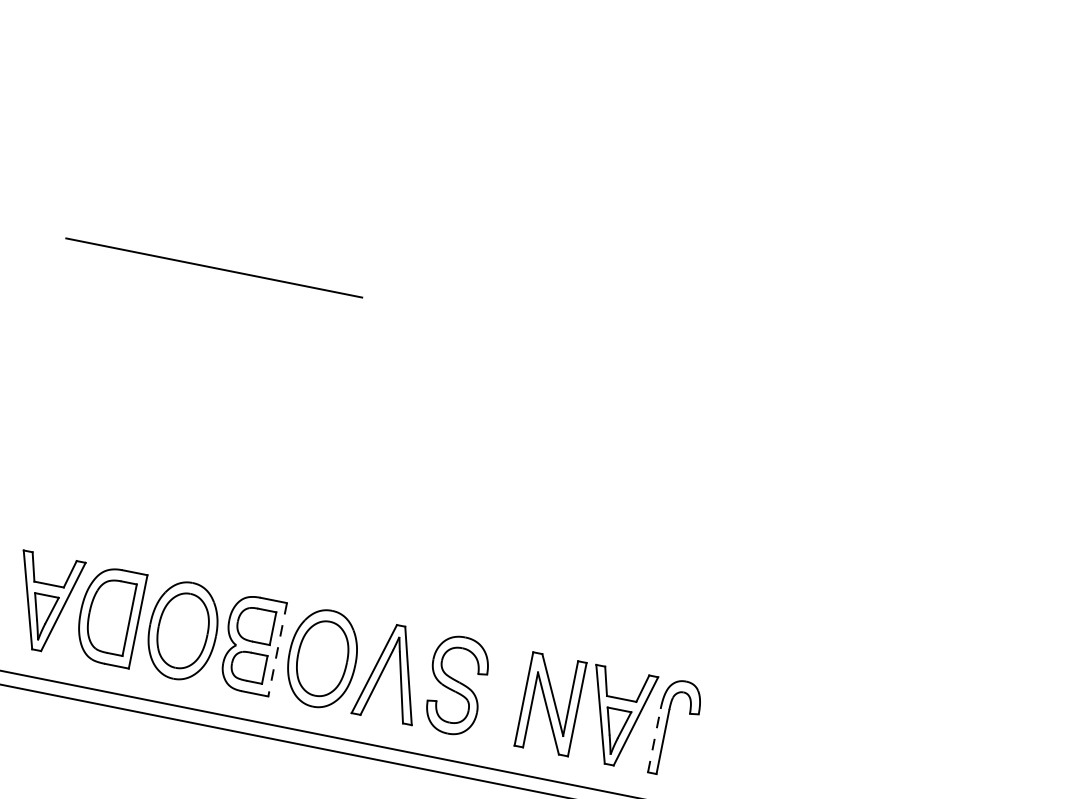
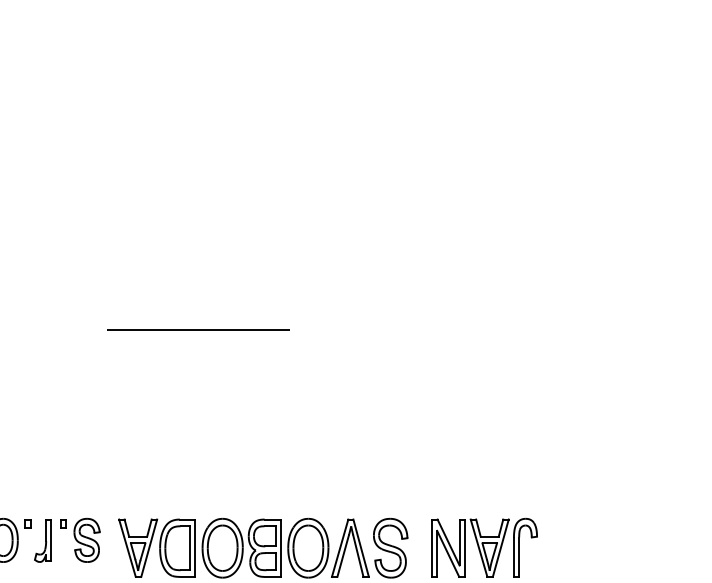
line: (277, 650) -> (280, 548), dashed -> solid
line: (653, 738) -> (513, 556), dashed -> solid

